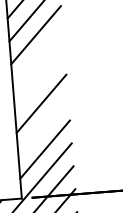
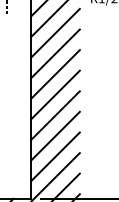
line: (37, 58) -> (55, 74), added
line: (39, 80) -> (55, 94), added
line: (43, 126) -> (55, 135), added

